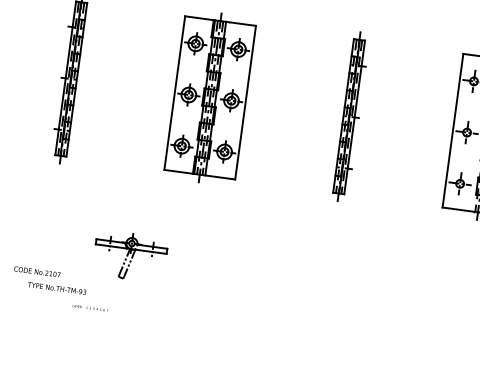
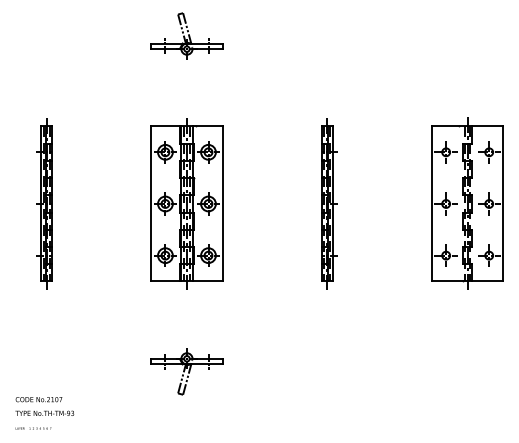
part: (129, 256) -> (186, 371), moved
text: (56, 287) -> (44, 412), moved
text: (90, 308) -> (33, 428), moved

